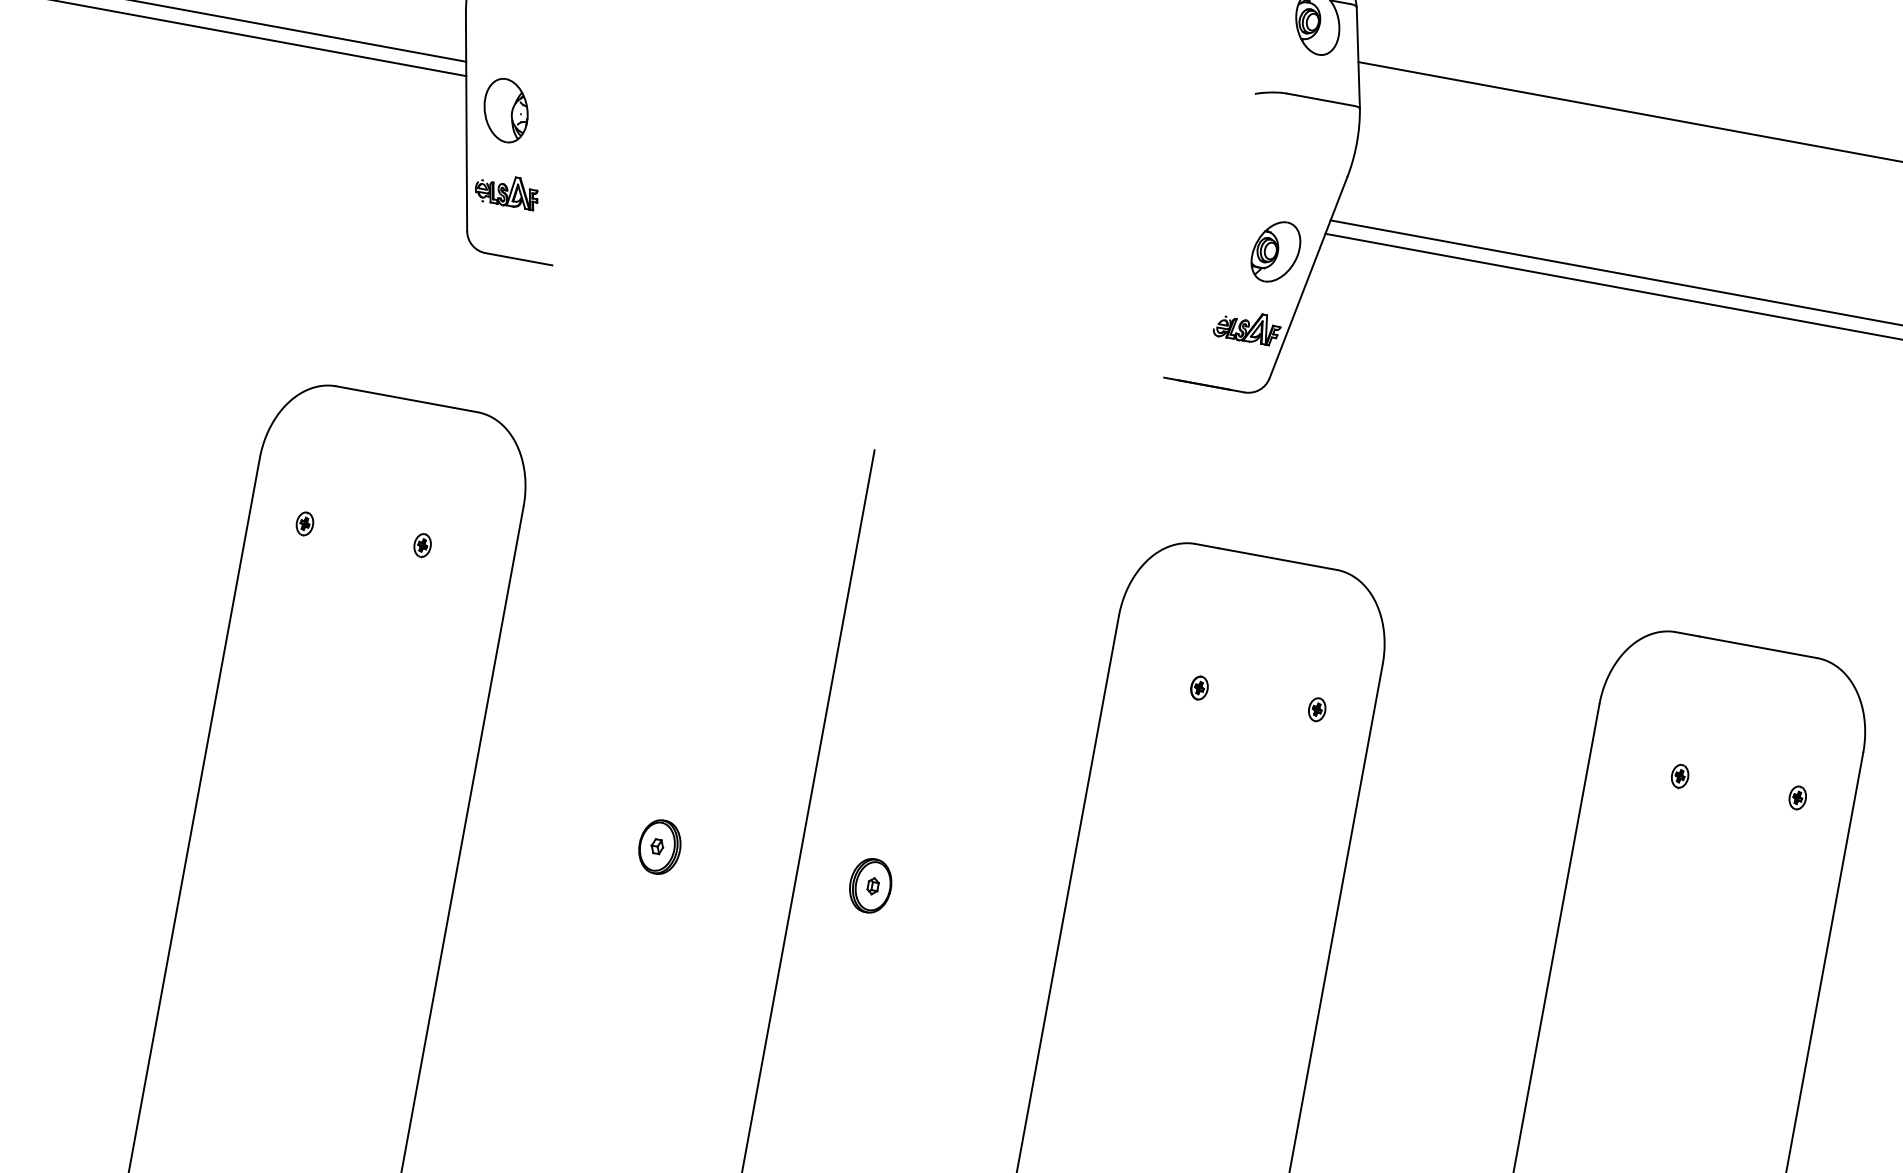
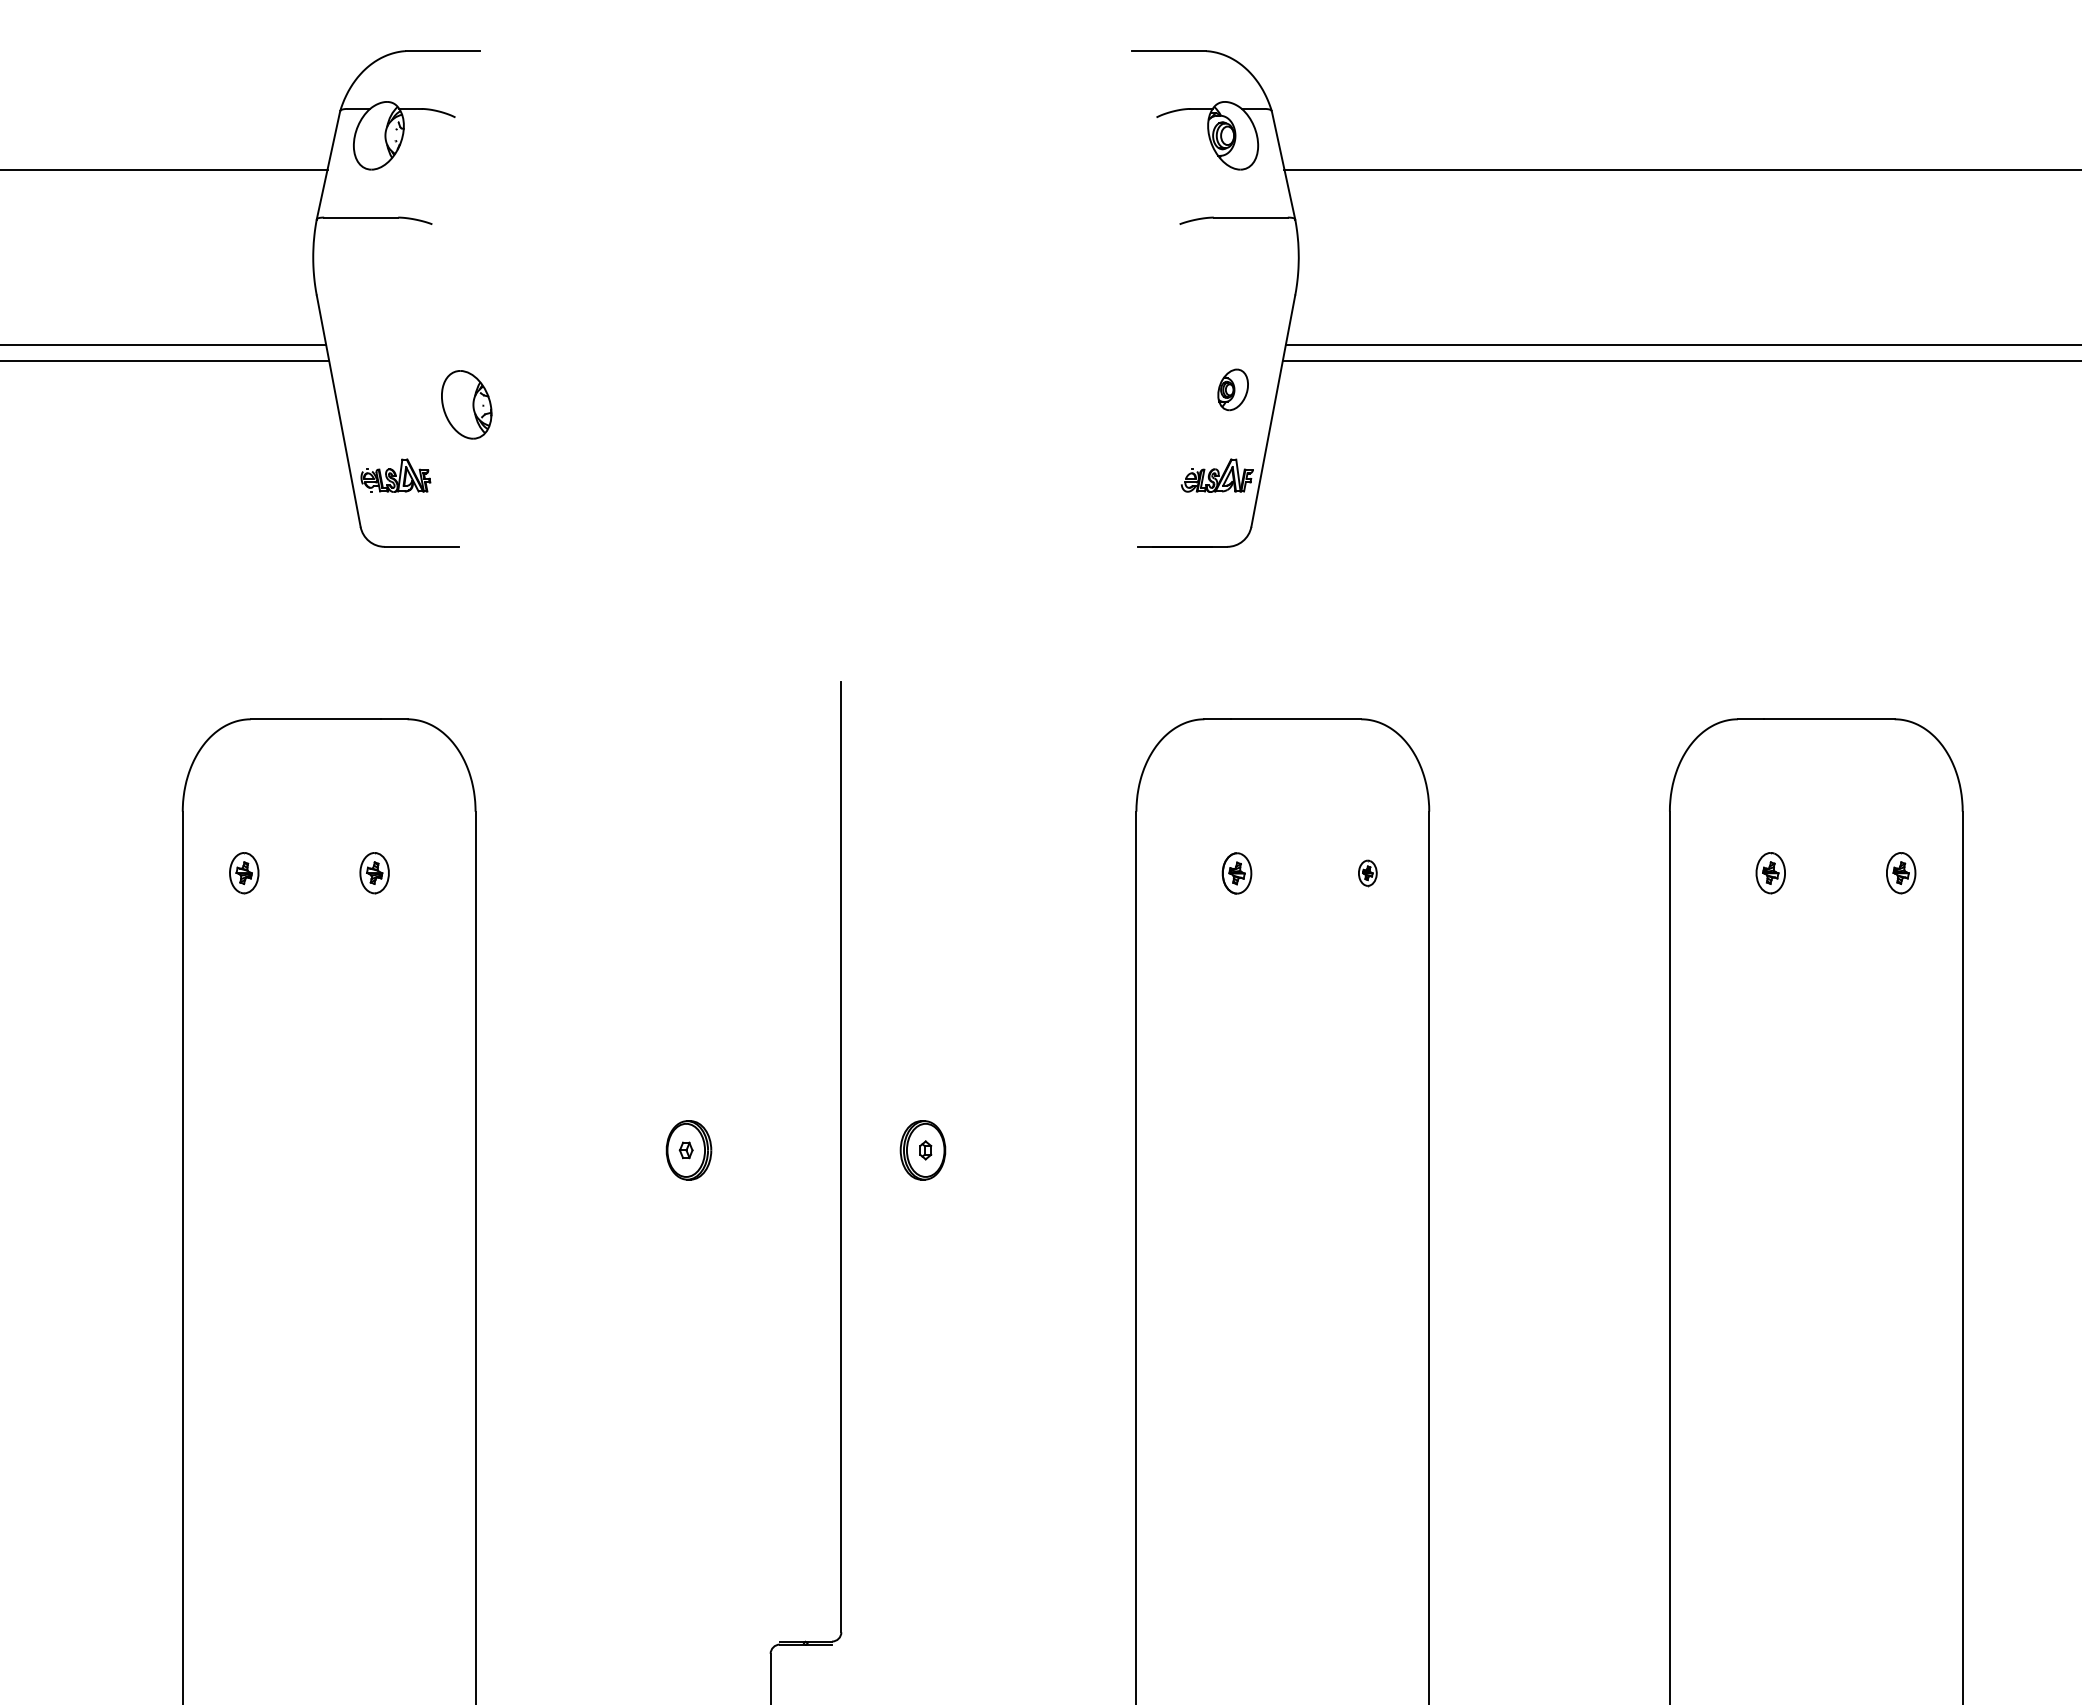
part: (505, 110) -> (466, 404), moved
part: (1275, 251) -> (1232, 389), size x0.6
part: (304, 524) -> (243, 873), size x1.6
part: (422, 545) -> (374, 873), size x1.6
part: (1199, 687) -> (1237, 872), size x1.6
part: (1679, 776) -> (1770, 873), size x1.6
part: (1797, 798) -> (1901, 873), size x1.6

